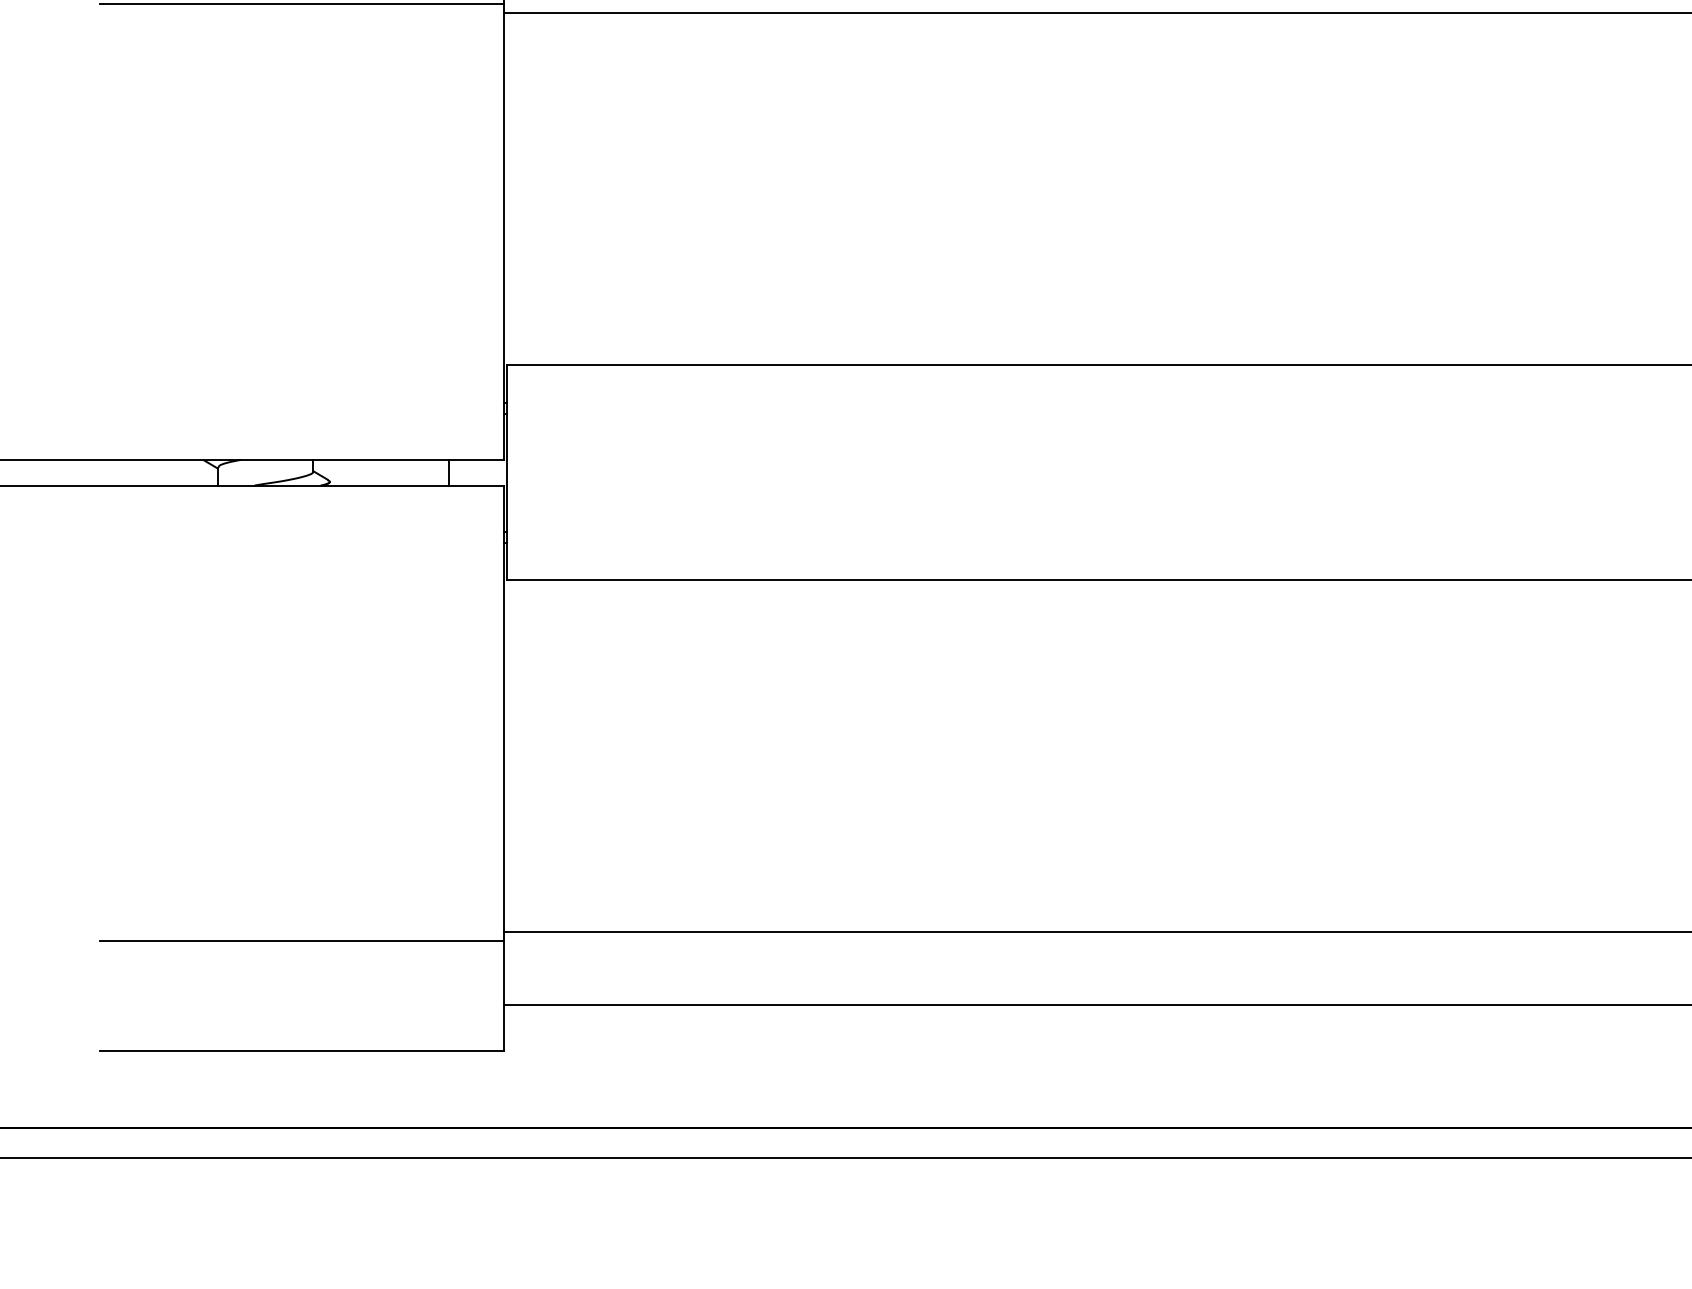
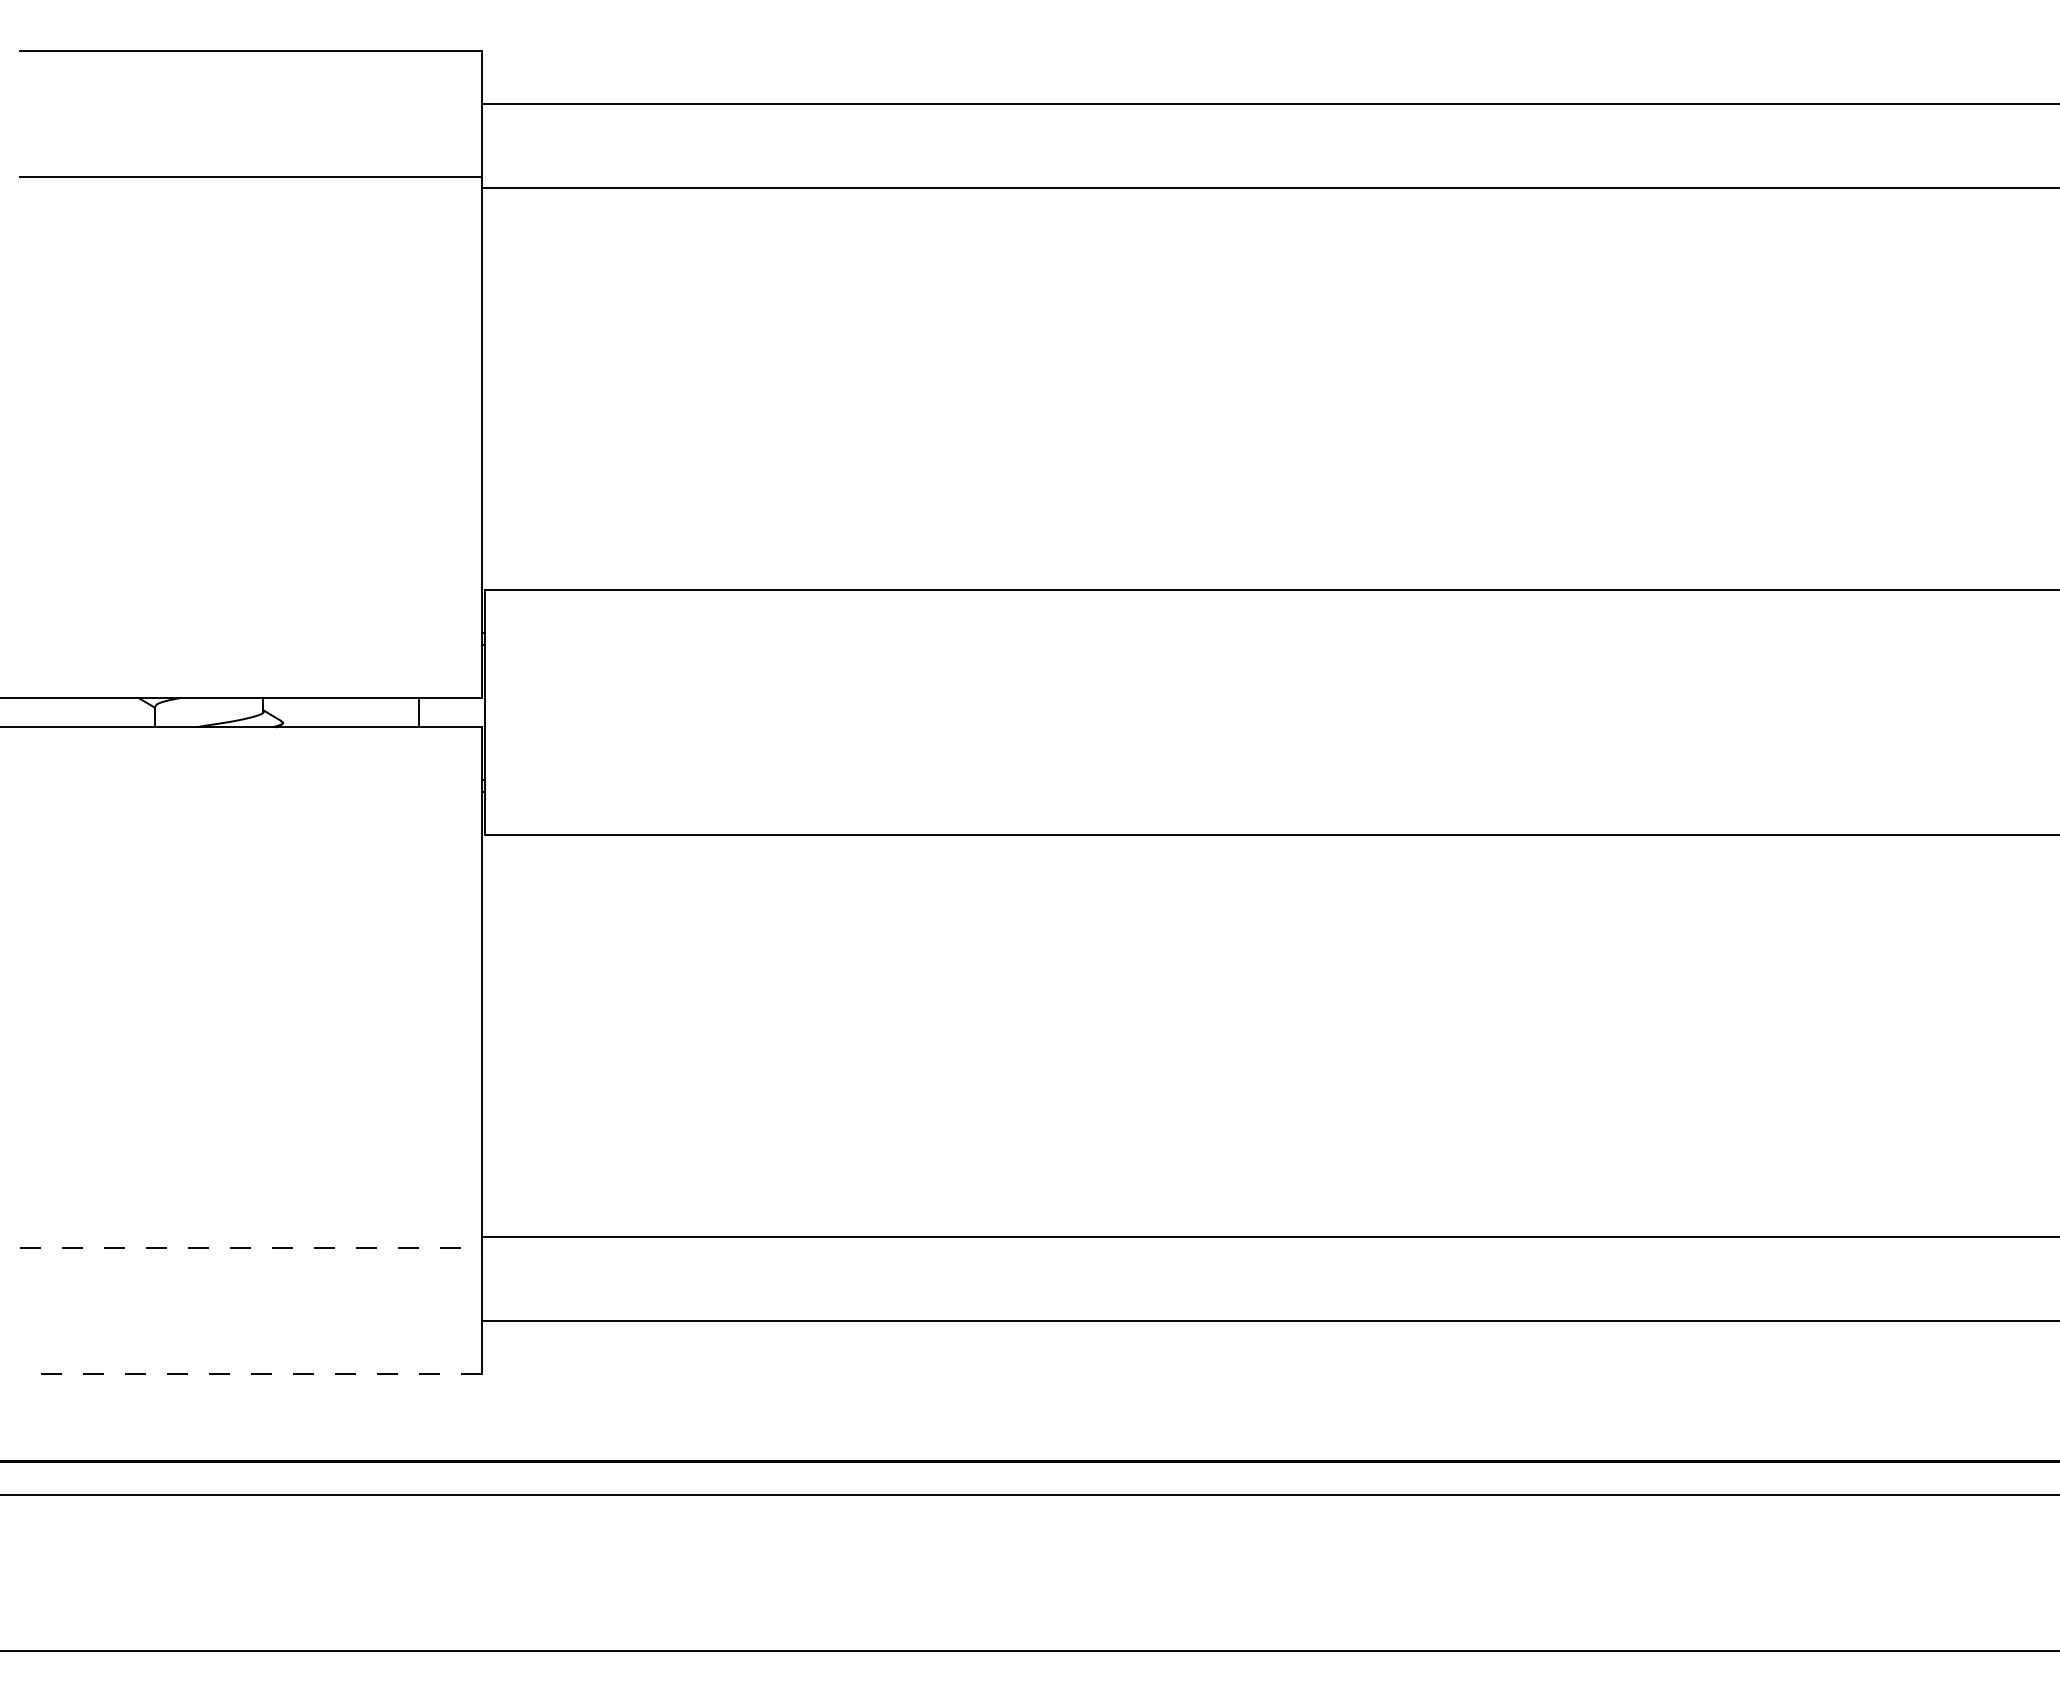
line: (302, 940) -> (251, 1247), solid -> dashed
line: (302, 1051) -> (251, 1373), solid -> dashed

